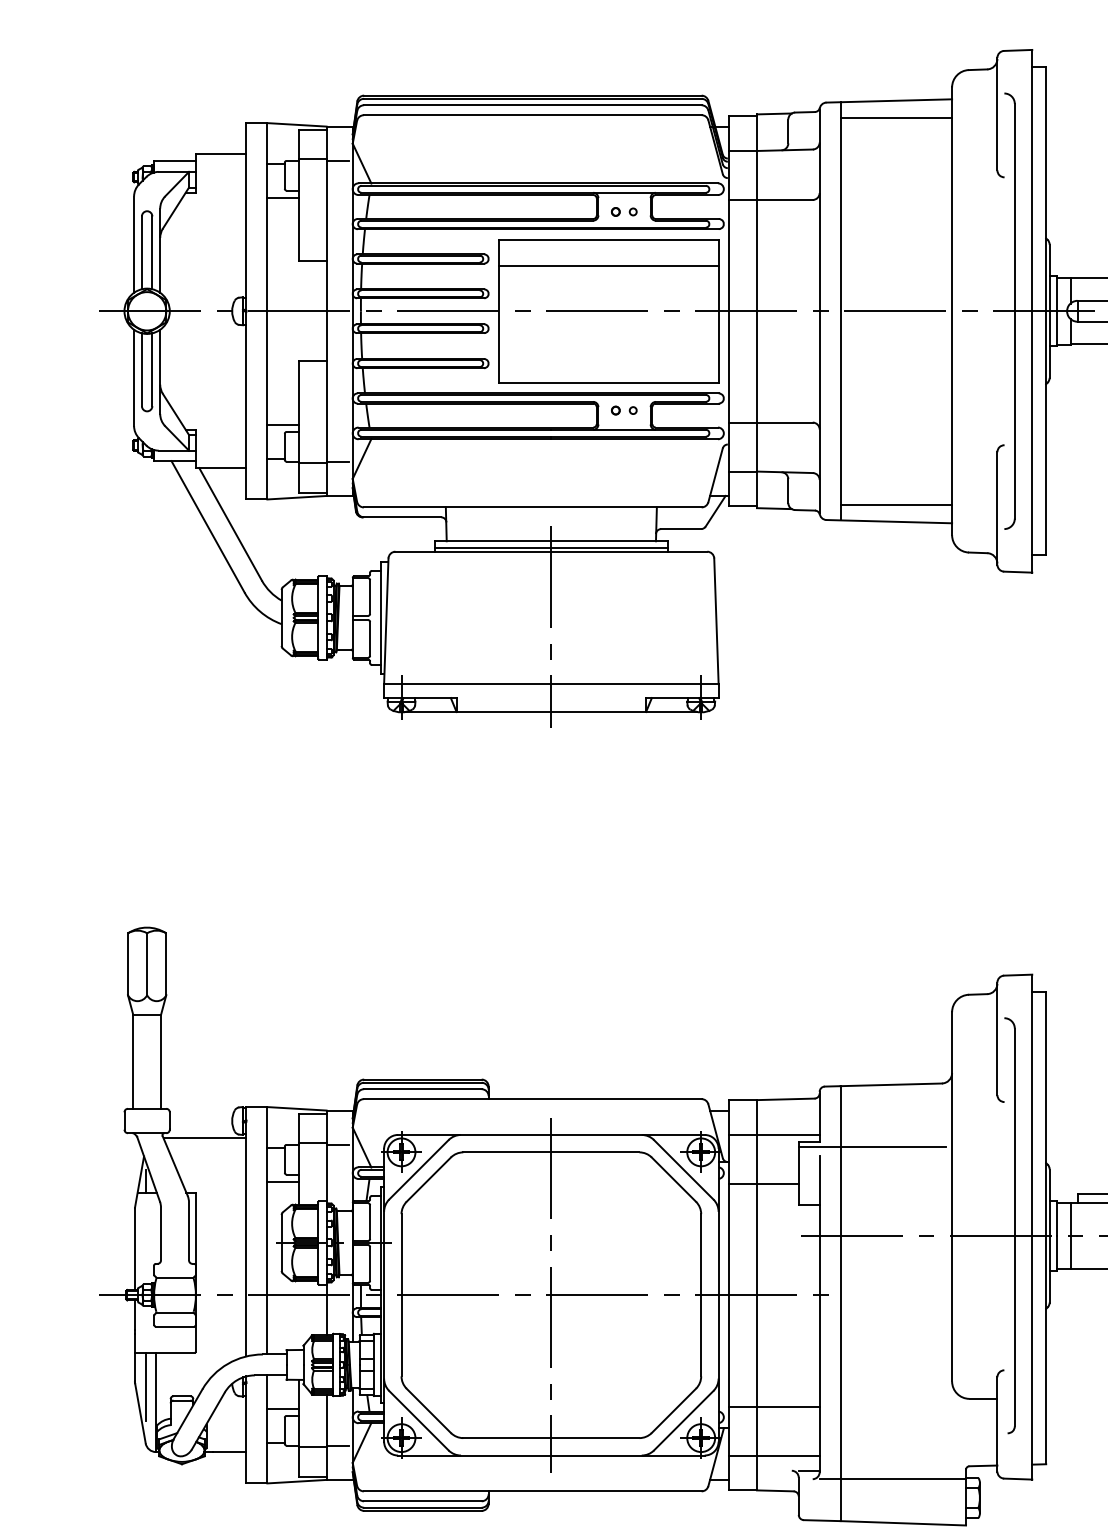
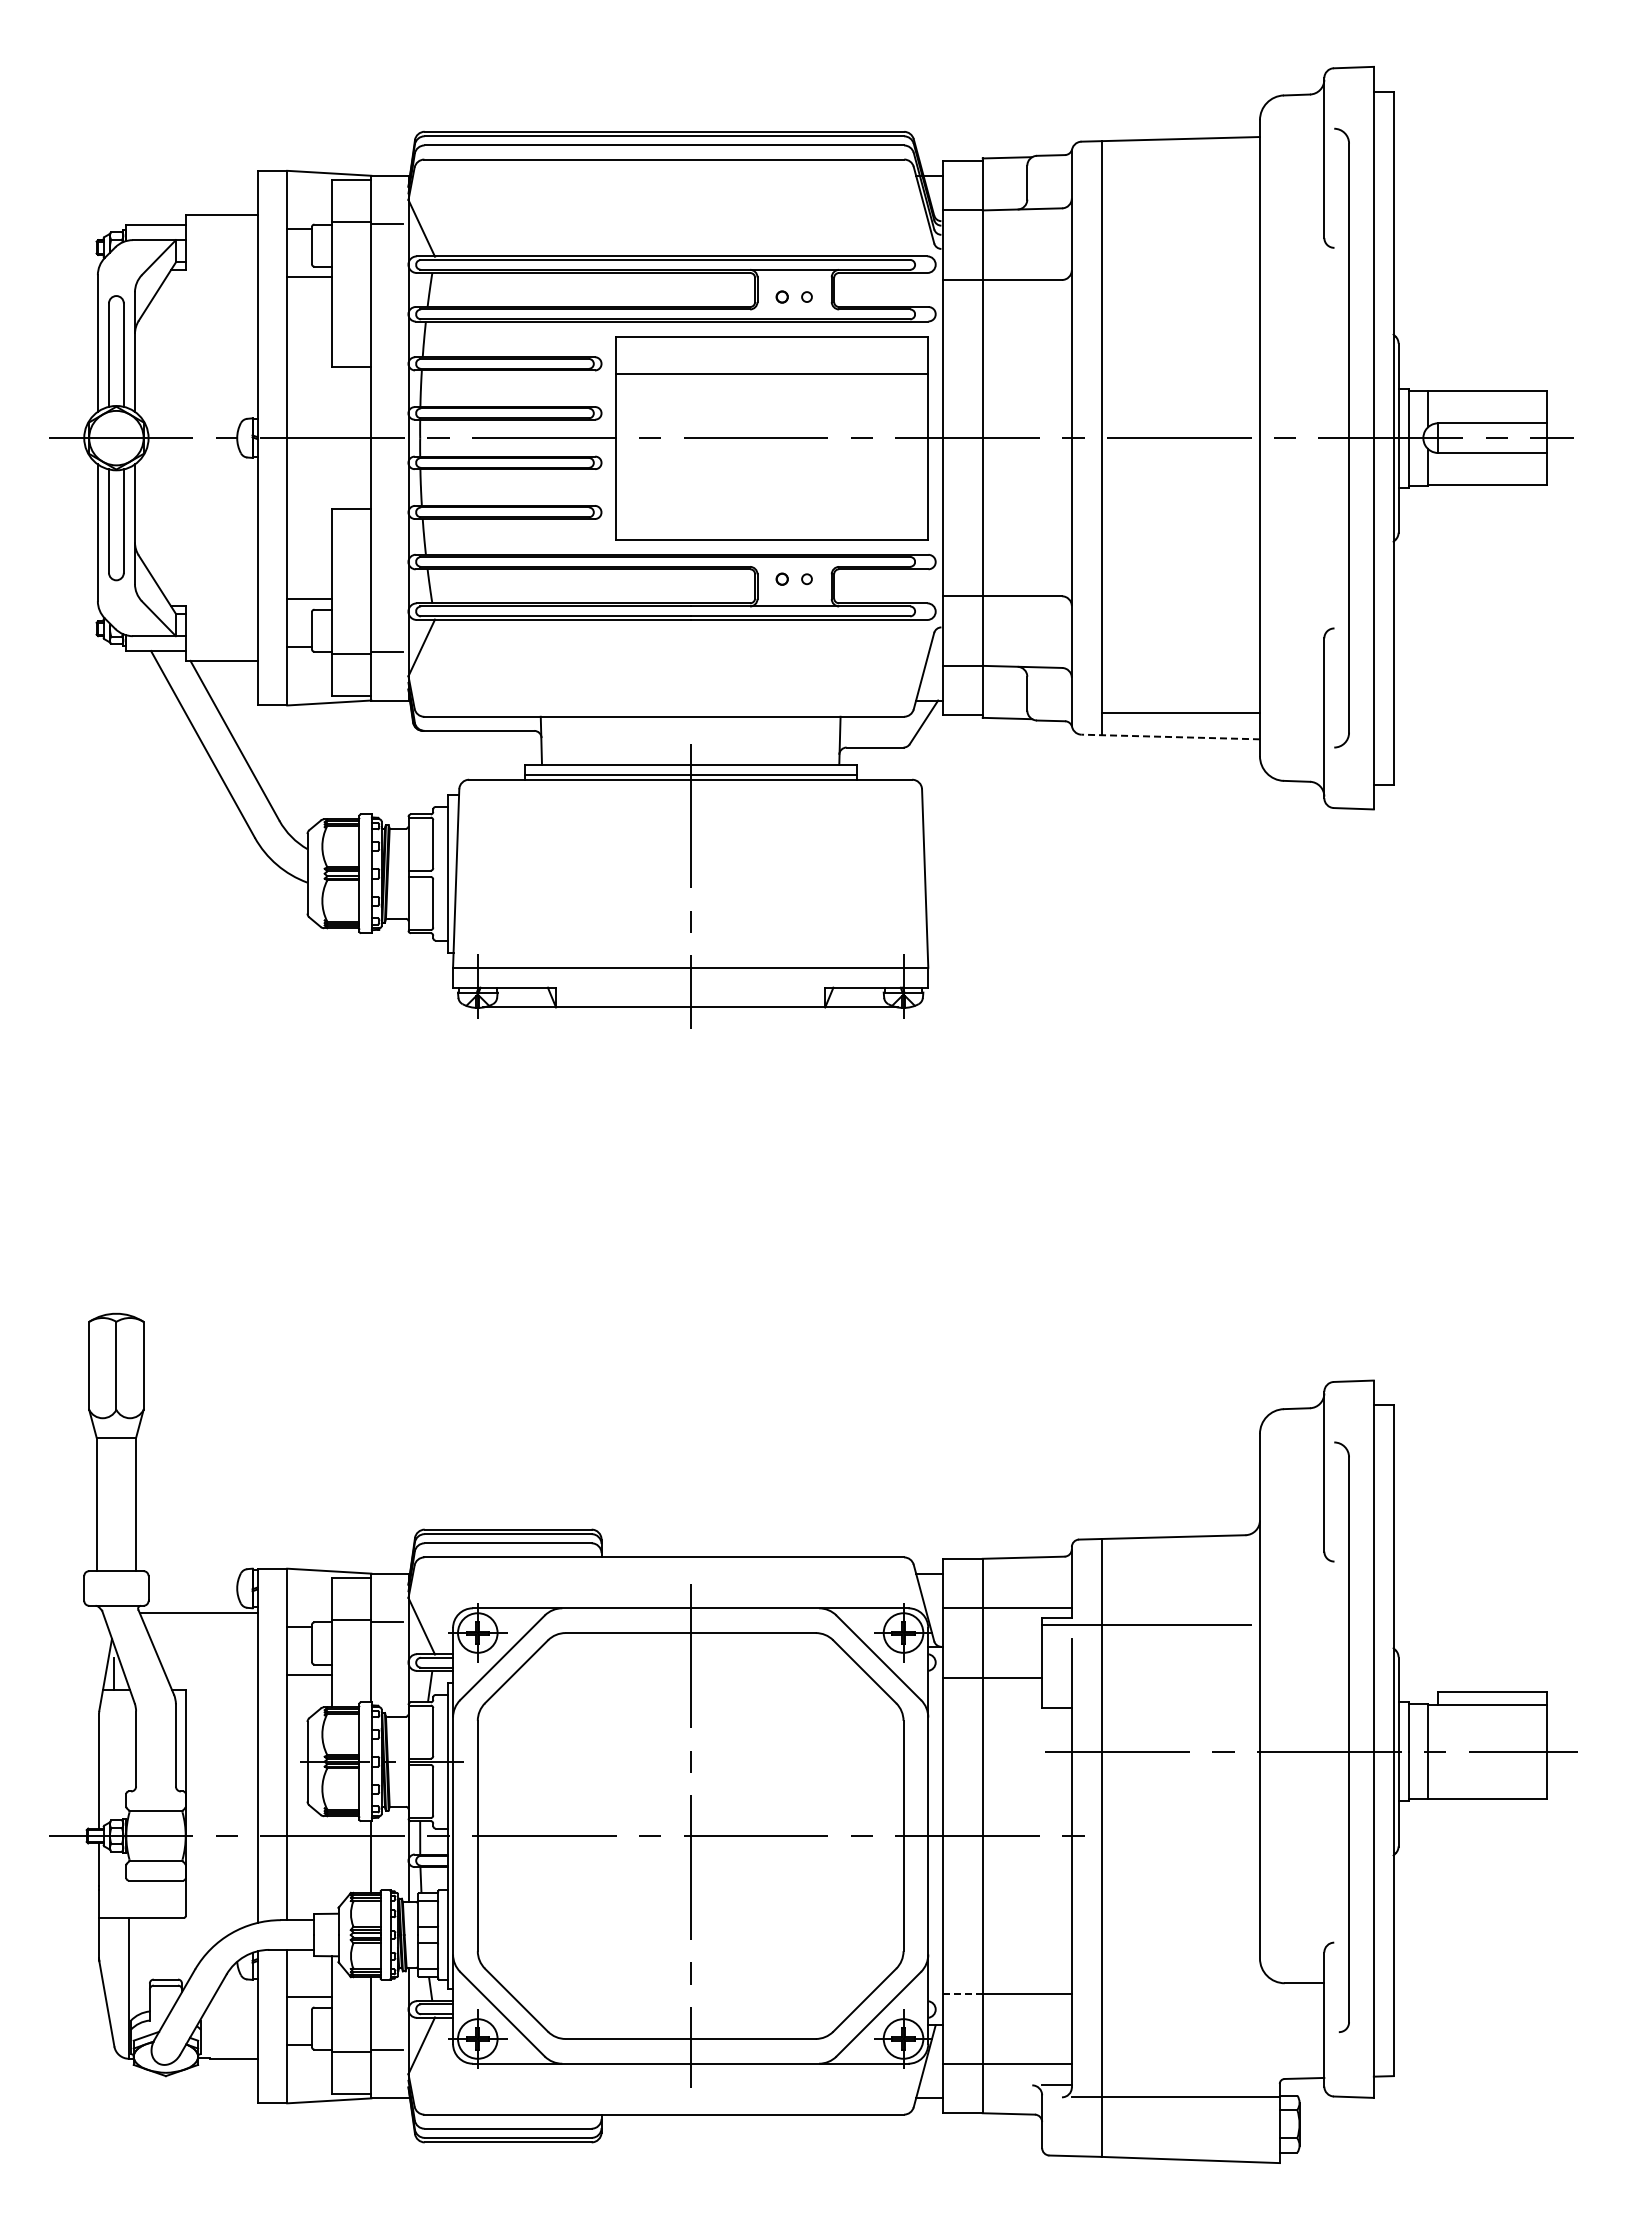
line: (896, 117) -> (1180, 163), removed
line: (889, 521) -> (1170, 737), solid -> dashed
line: (145, 1386) -> (114, 1965), removed
line: (742, 1406) -> (962, 1994), solid -> dashed

